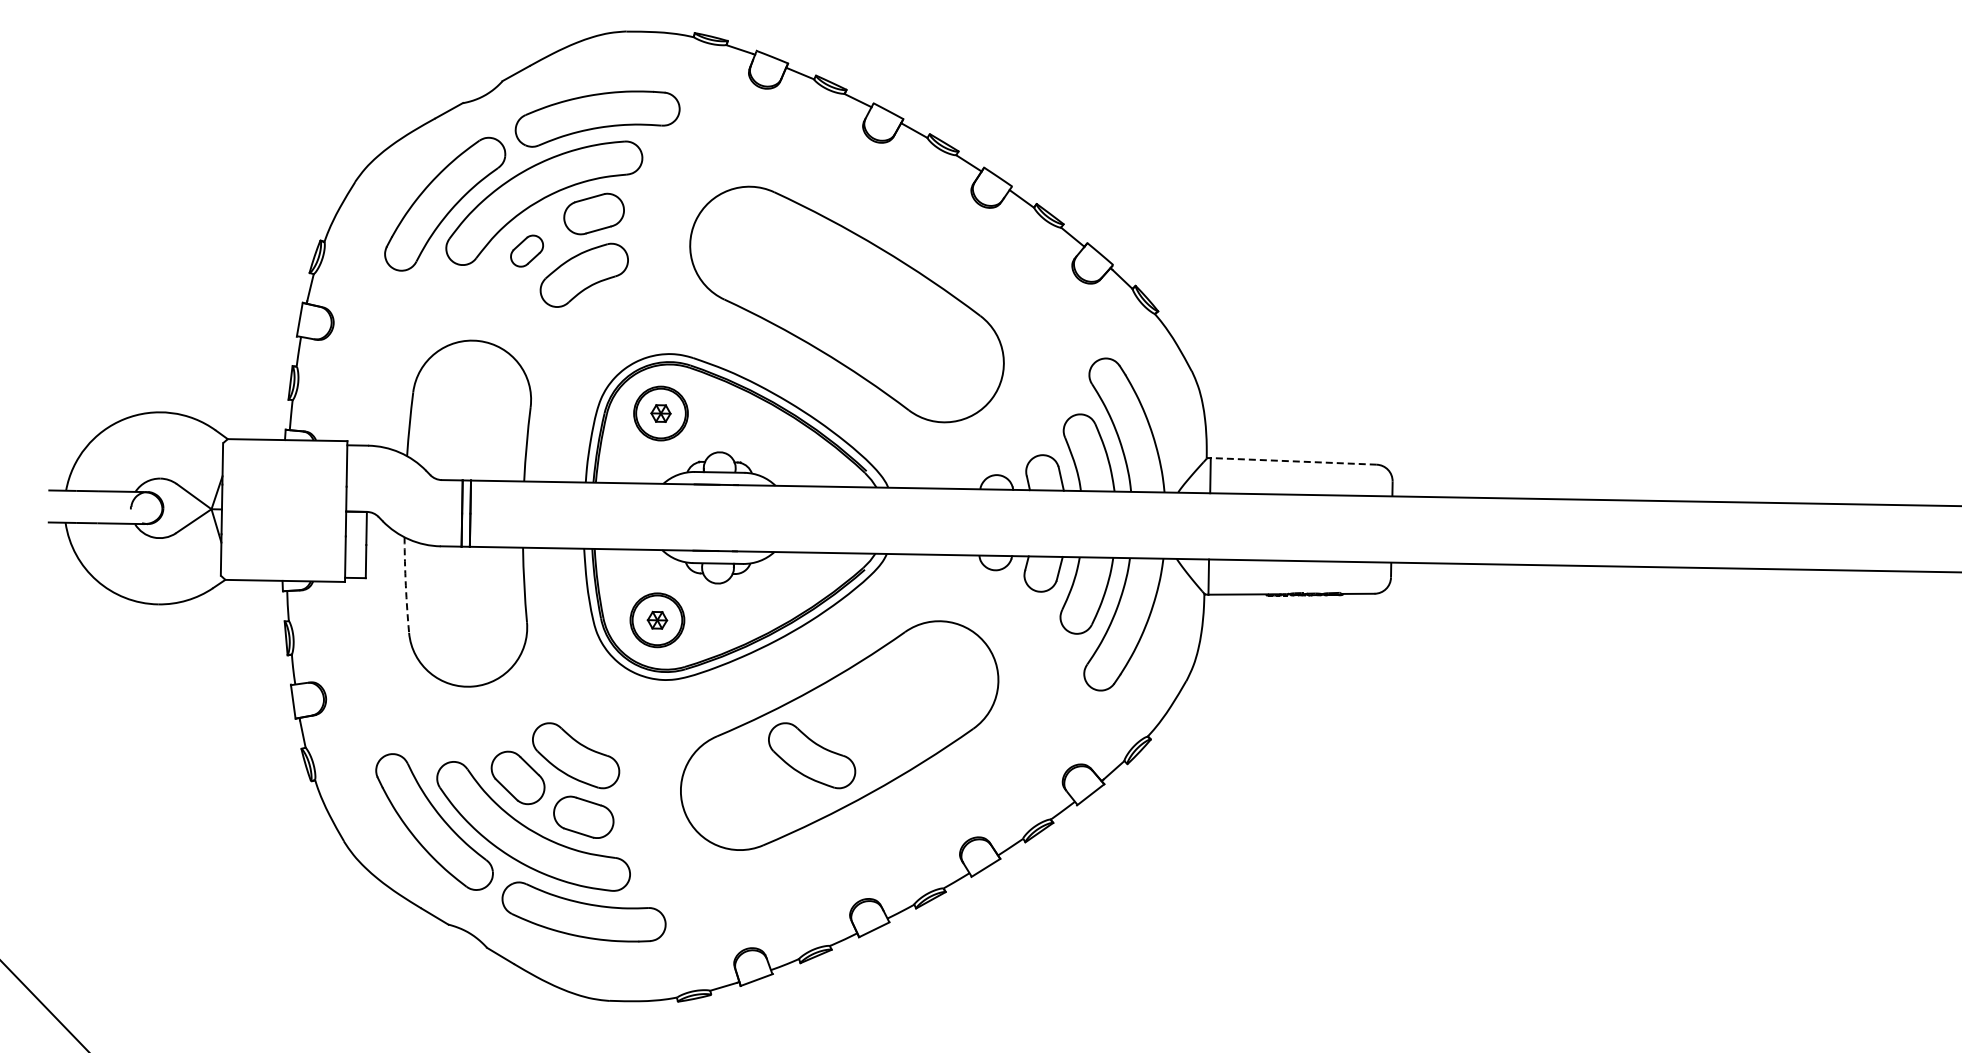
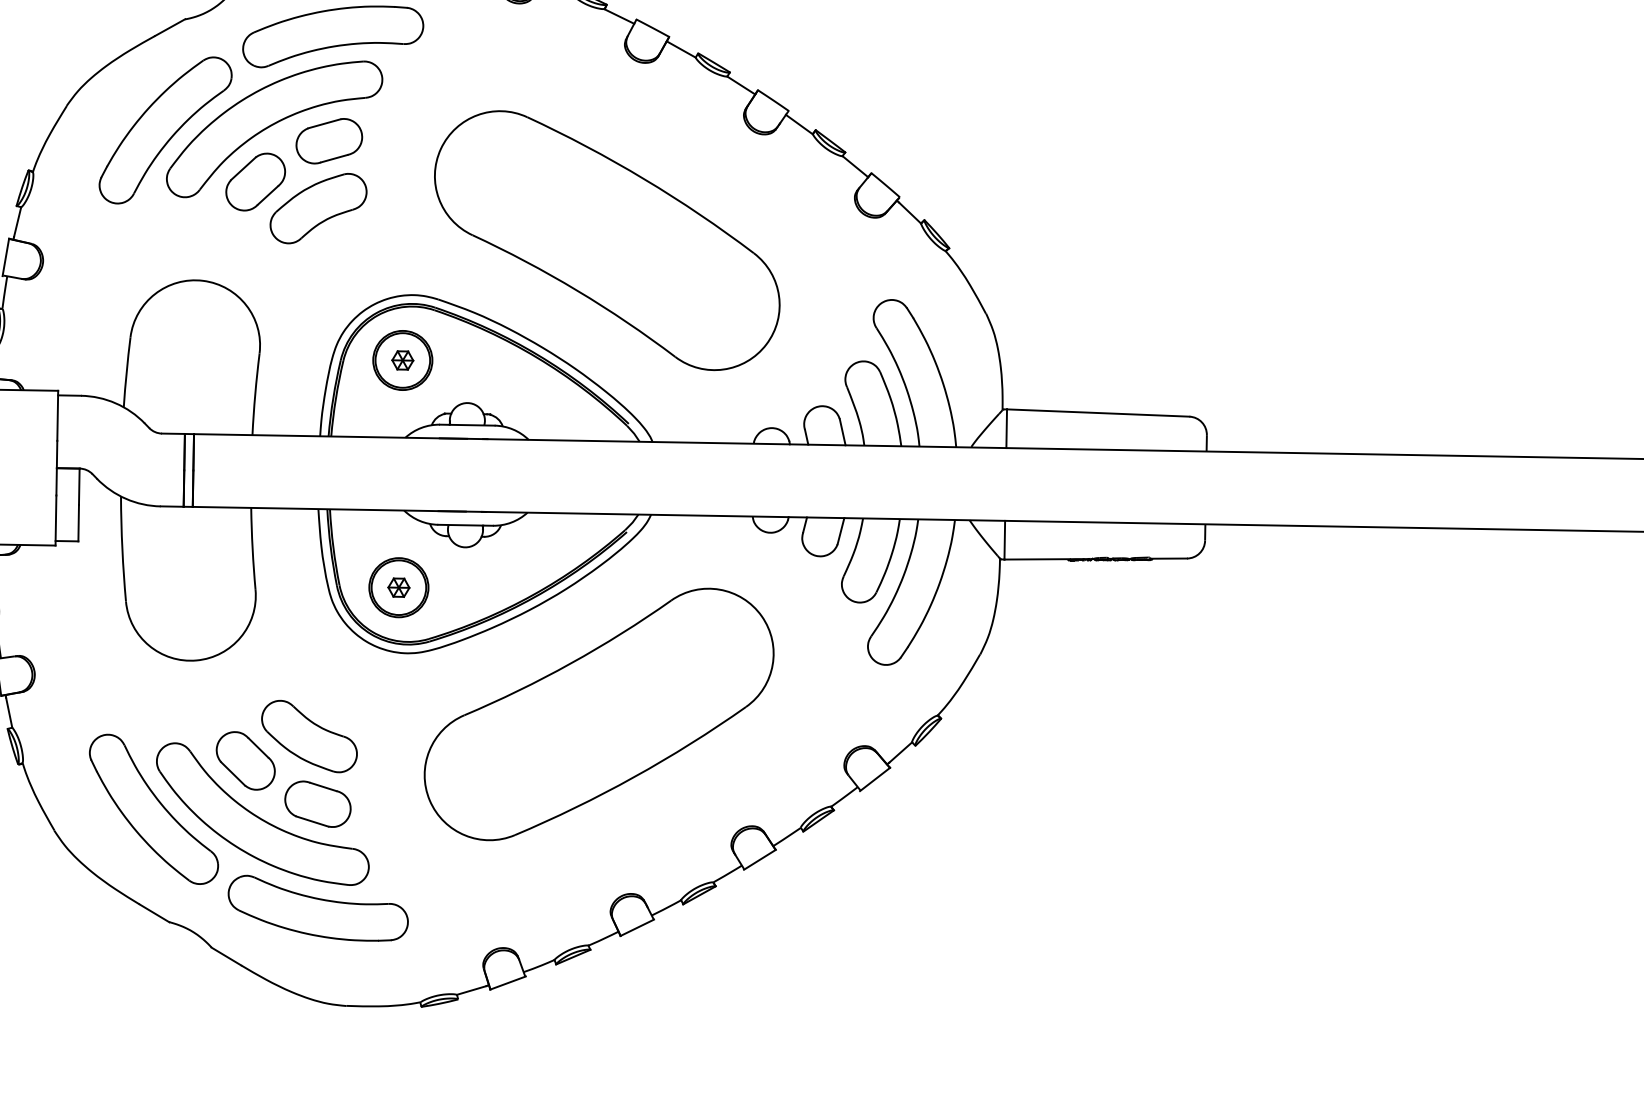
part: (526, 250) -> (255, 181), size x1.67
line: (1293, 461) -> (1097, 413), dashed -> solid
arc: (405, 585) -> (122, 549), dashed -> solid
part: (812, 755) -> (569, 736), removed

